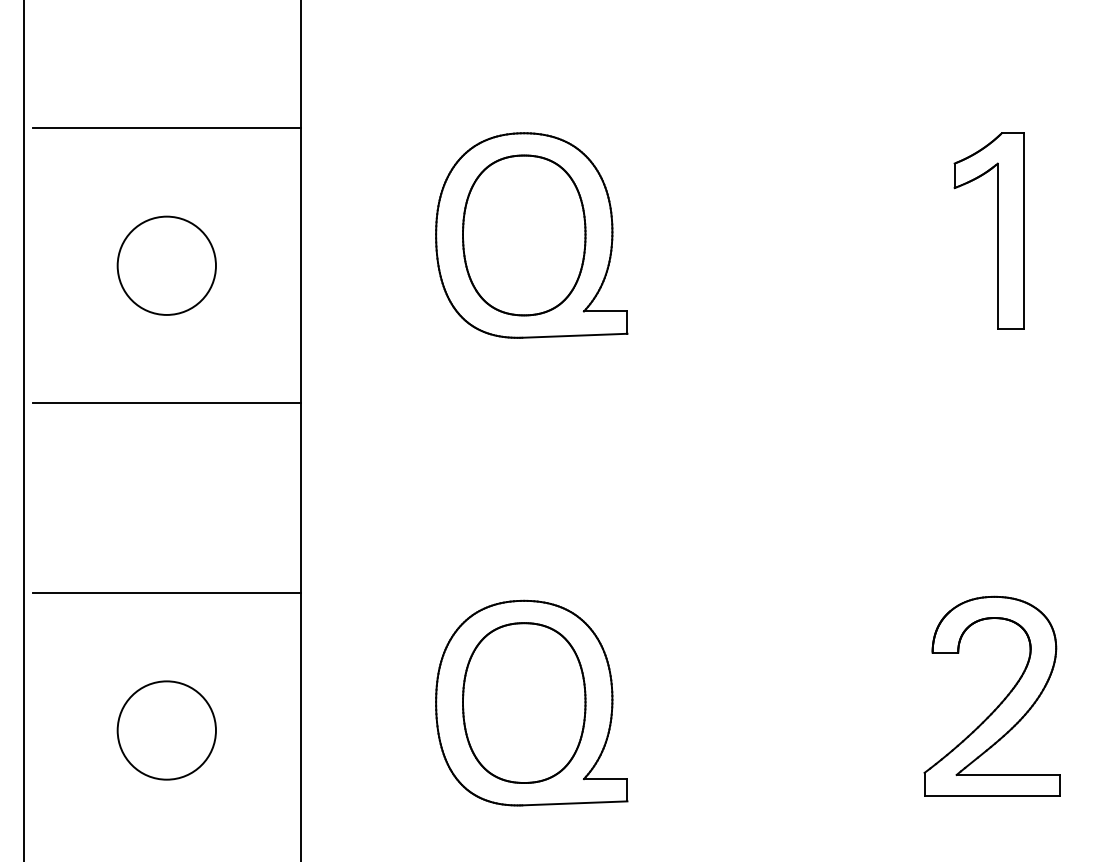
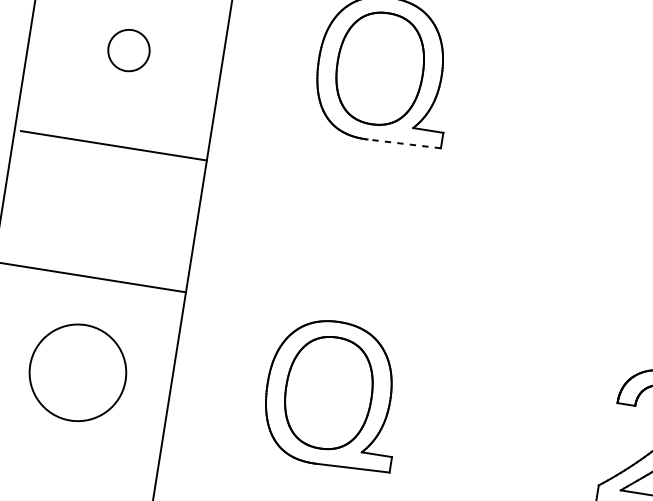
circle: (166, 265) -> (128, 50), size x0.6
line: (574, 335) -> (404, 143), solid -> dashed
circle: (166, 730) -> (77, 372), size x1.4

